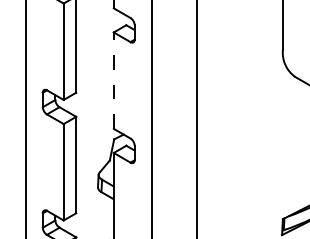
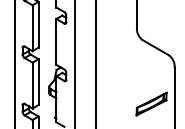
line: (113, 79) -> (56, 41), dashed -> solid

